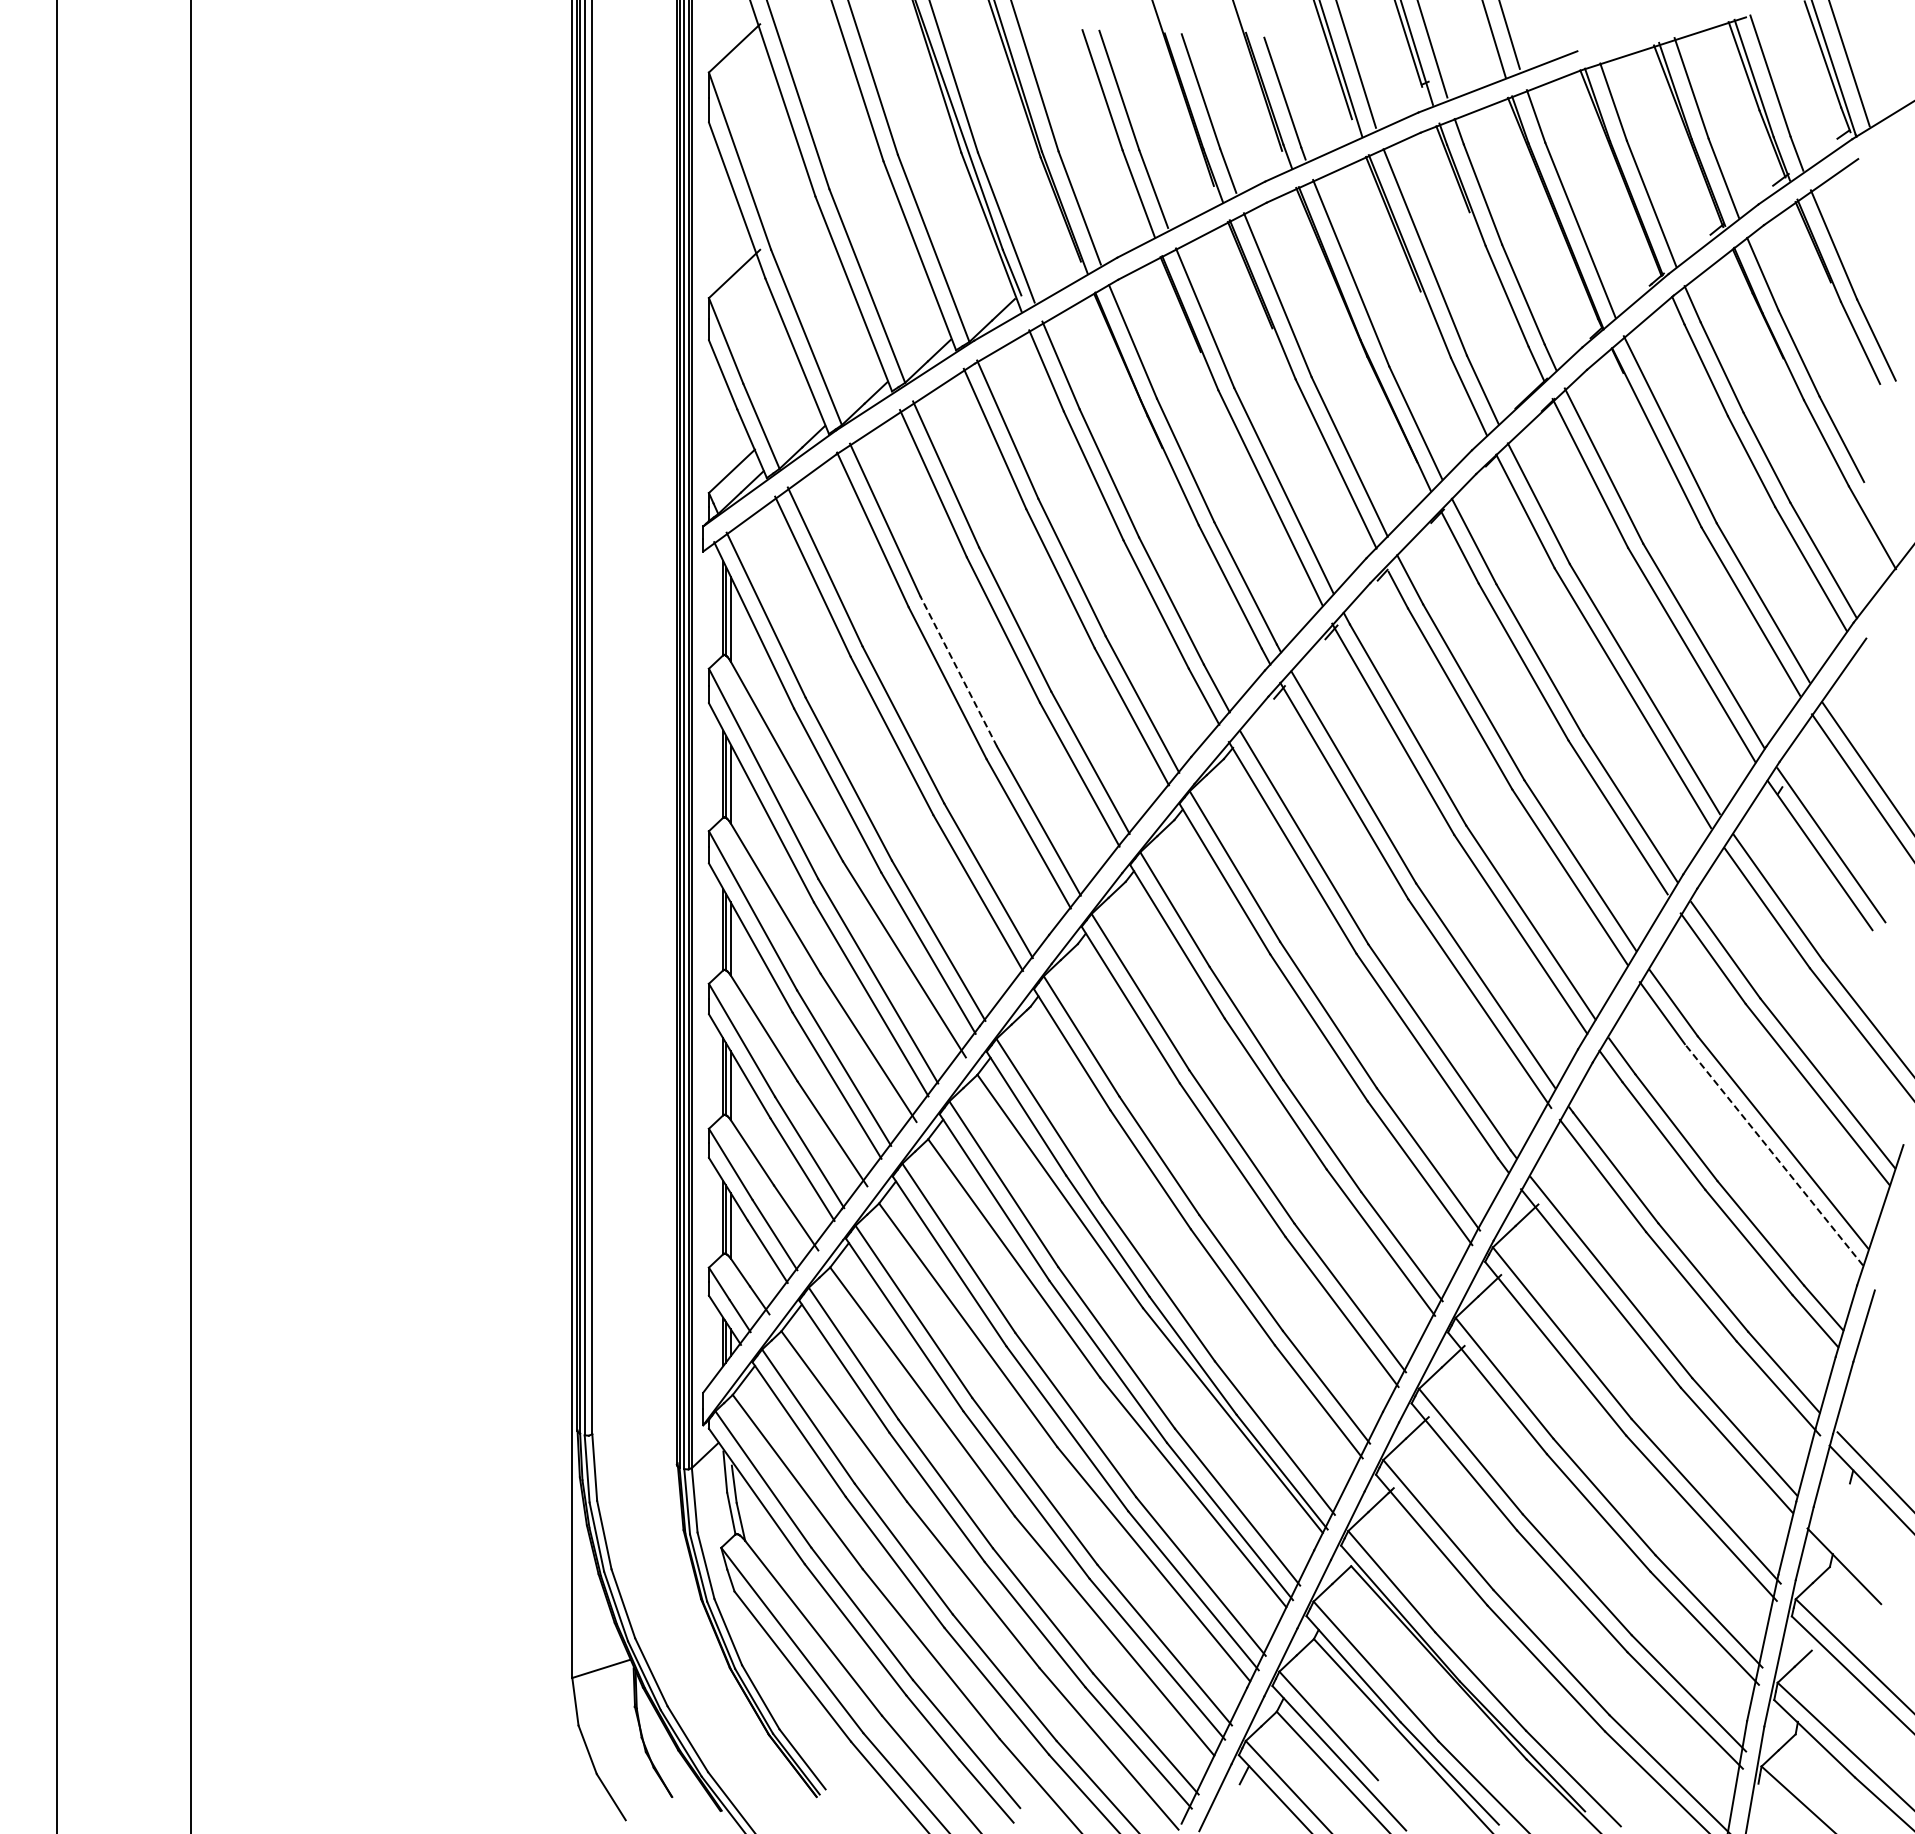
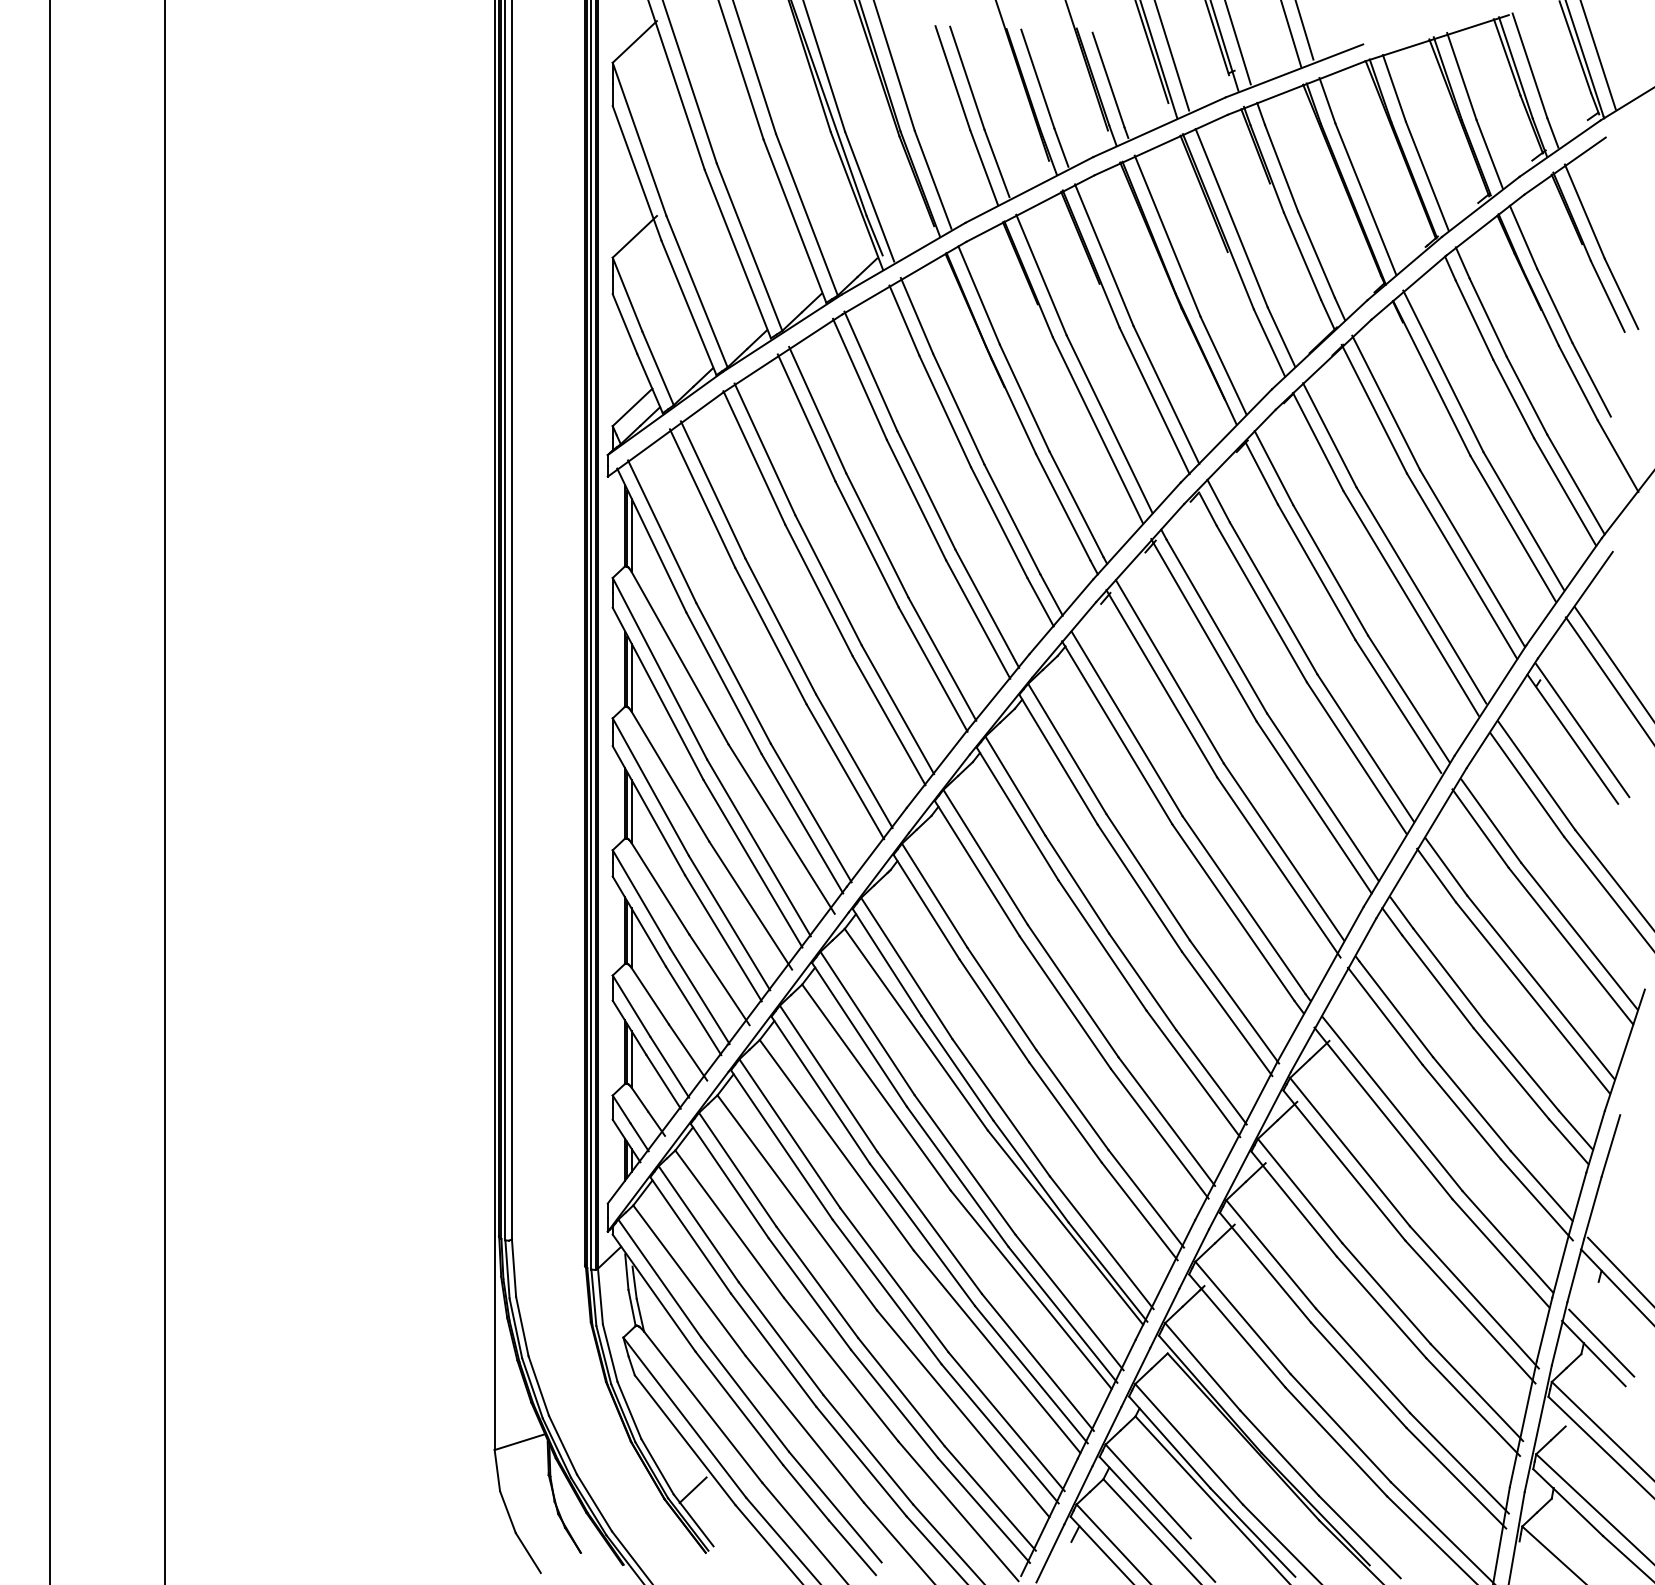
line: (958, 671) -> (828, 580), dashed -> solid
line: (1773, 1154) -> (1532, 997), dashed -> solid
line: (1853, 1554) -> (1601, 1343), added
line: (801, 1724) -> (692, 1490), added

